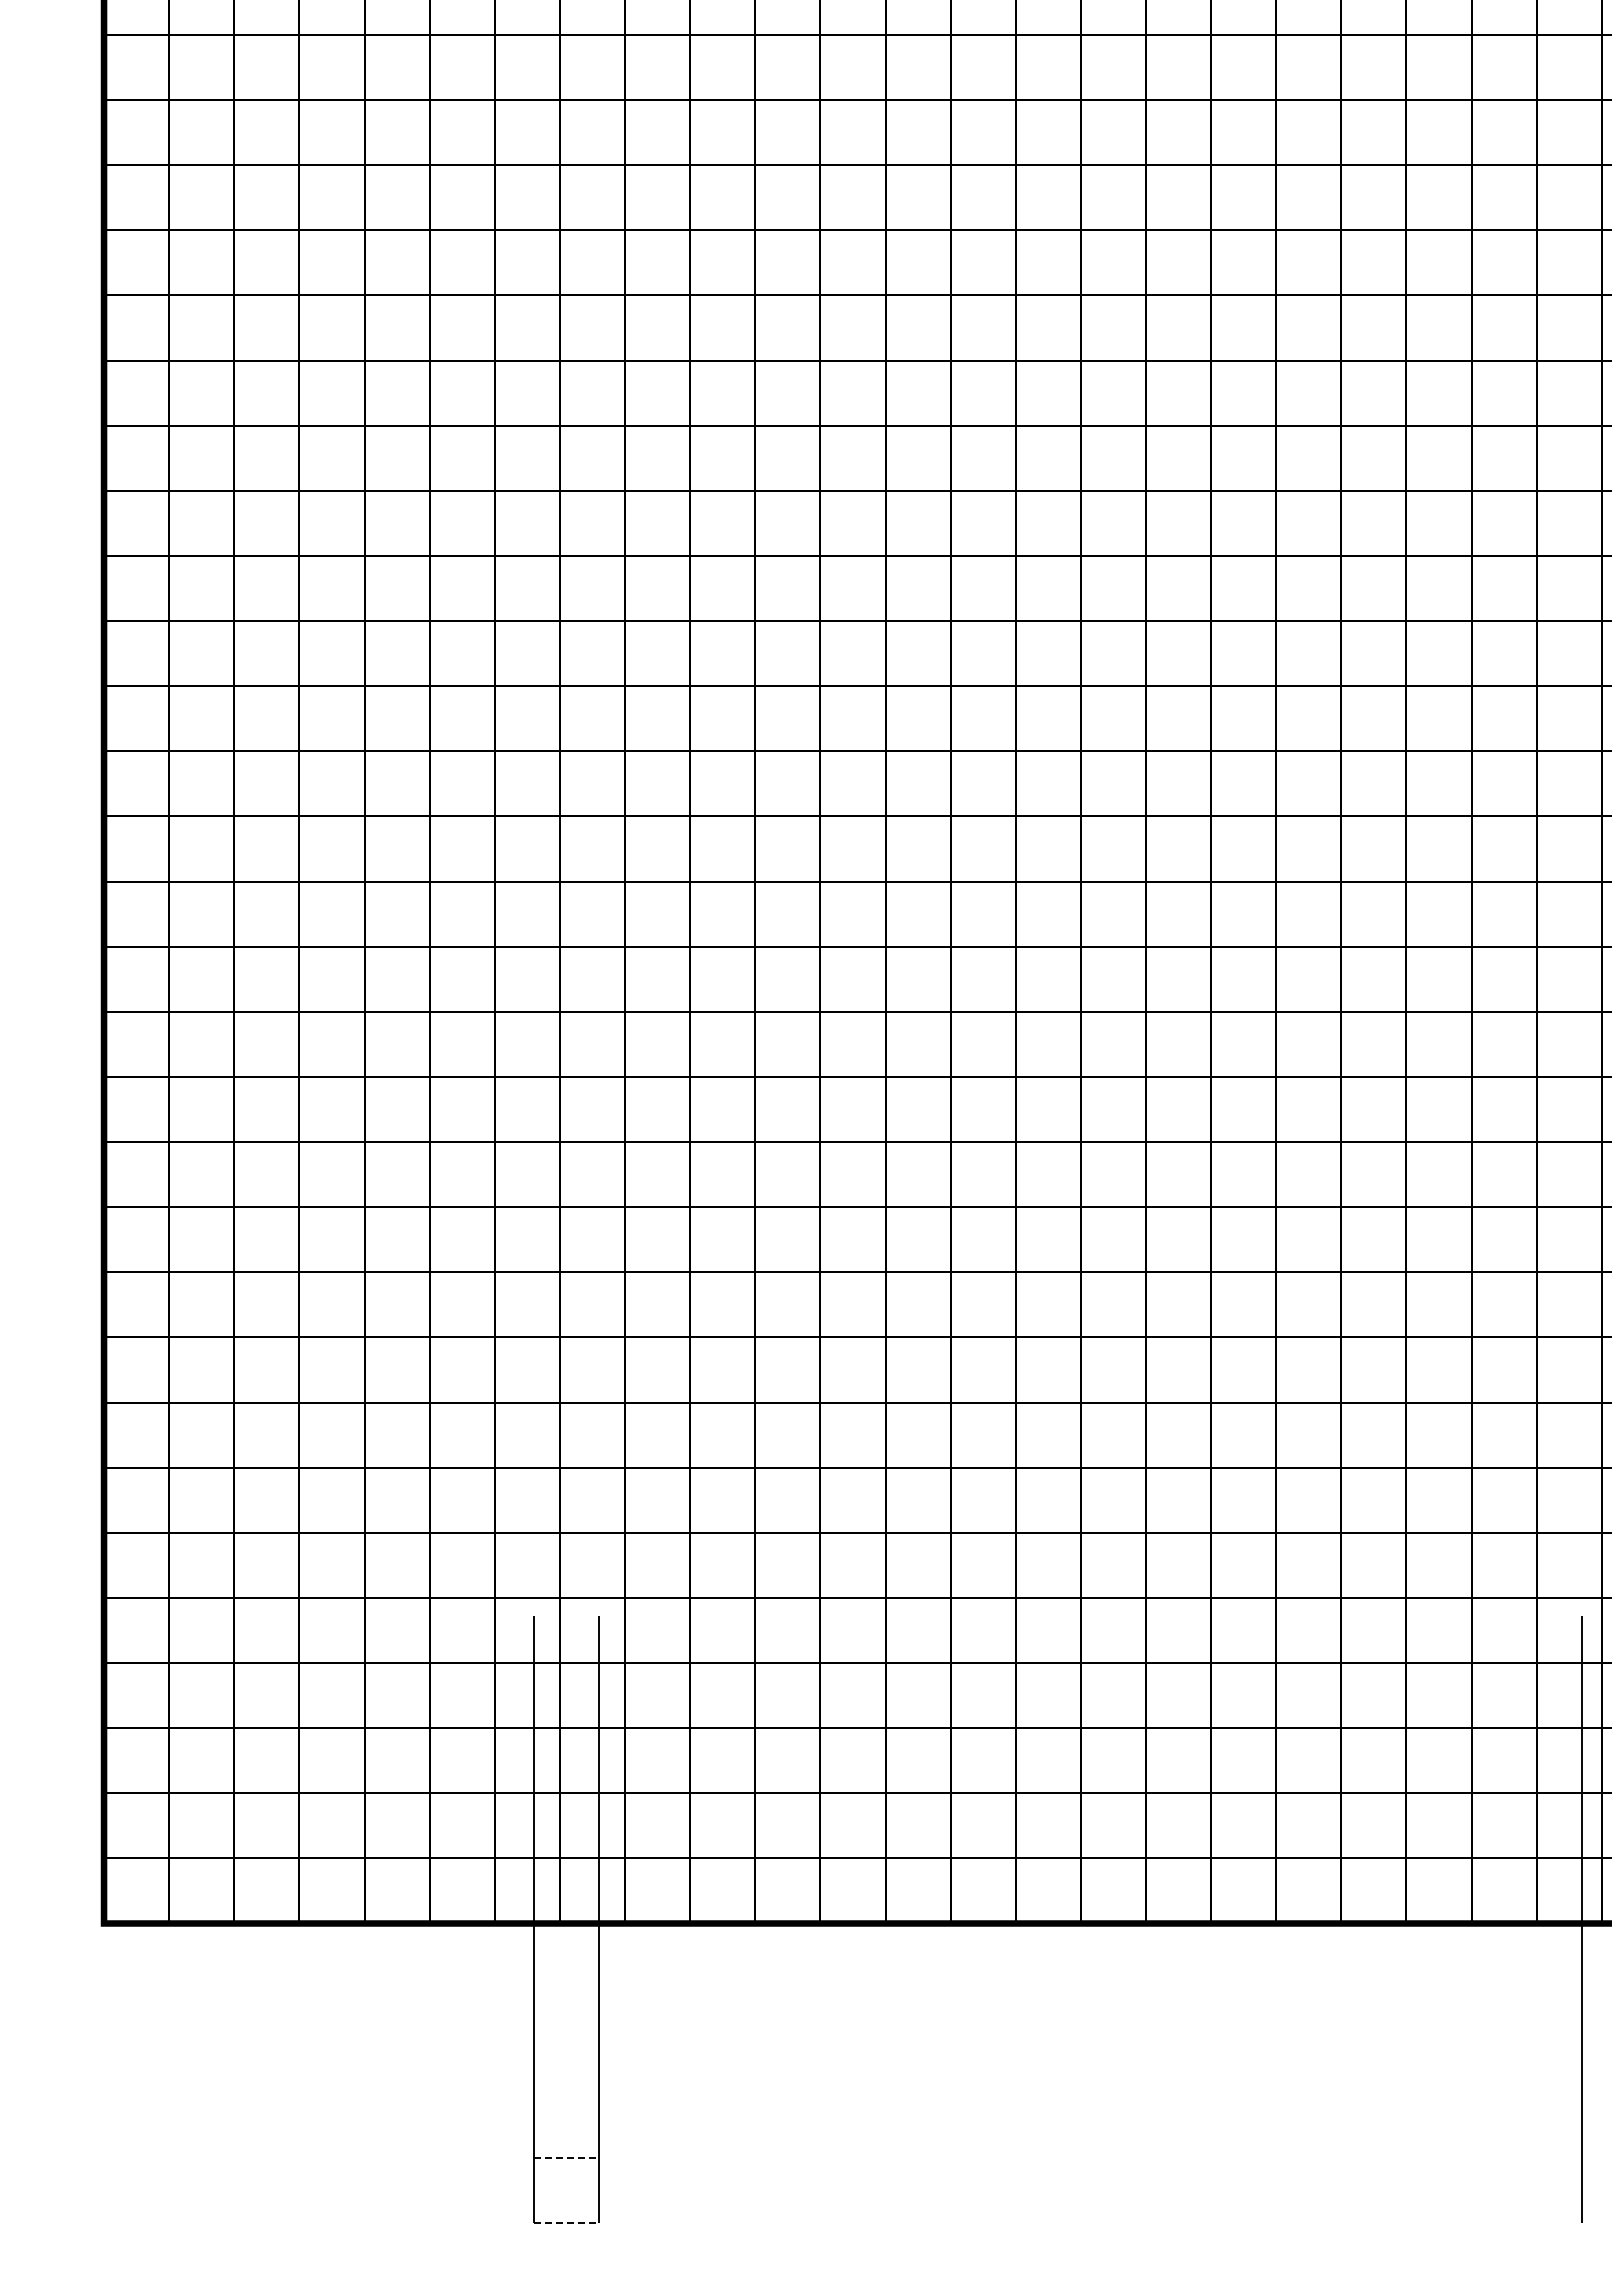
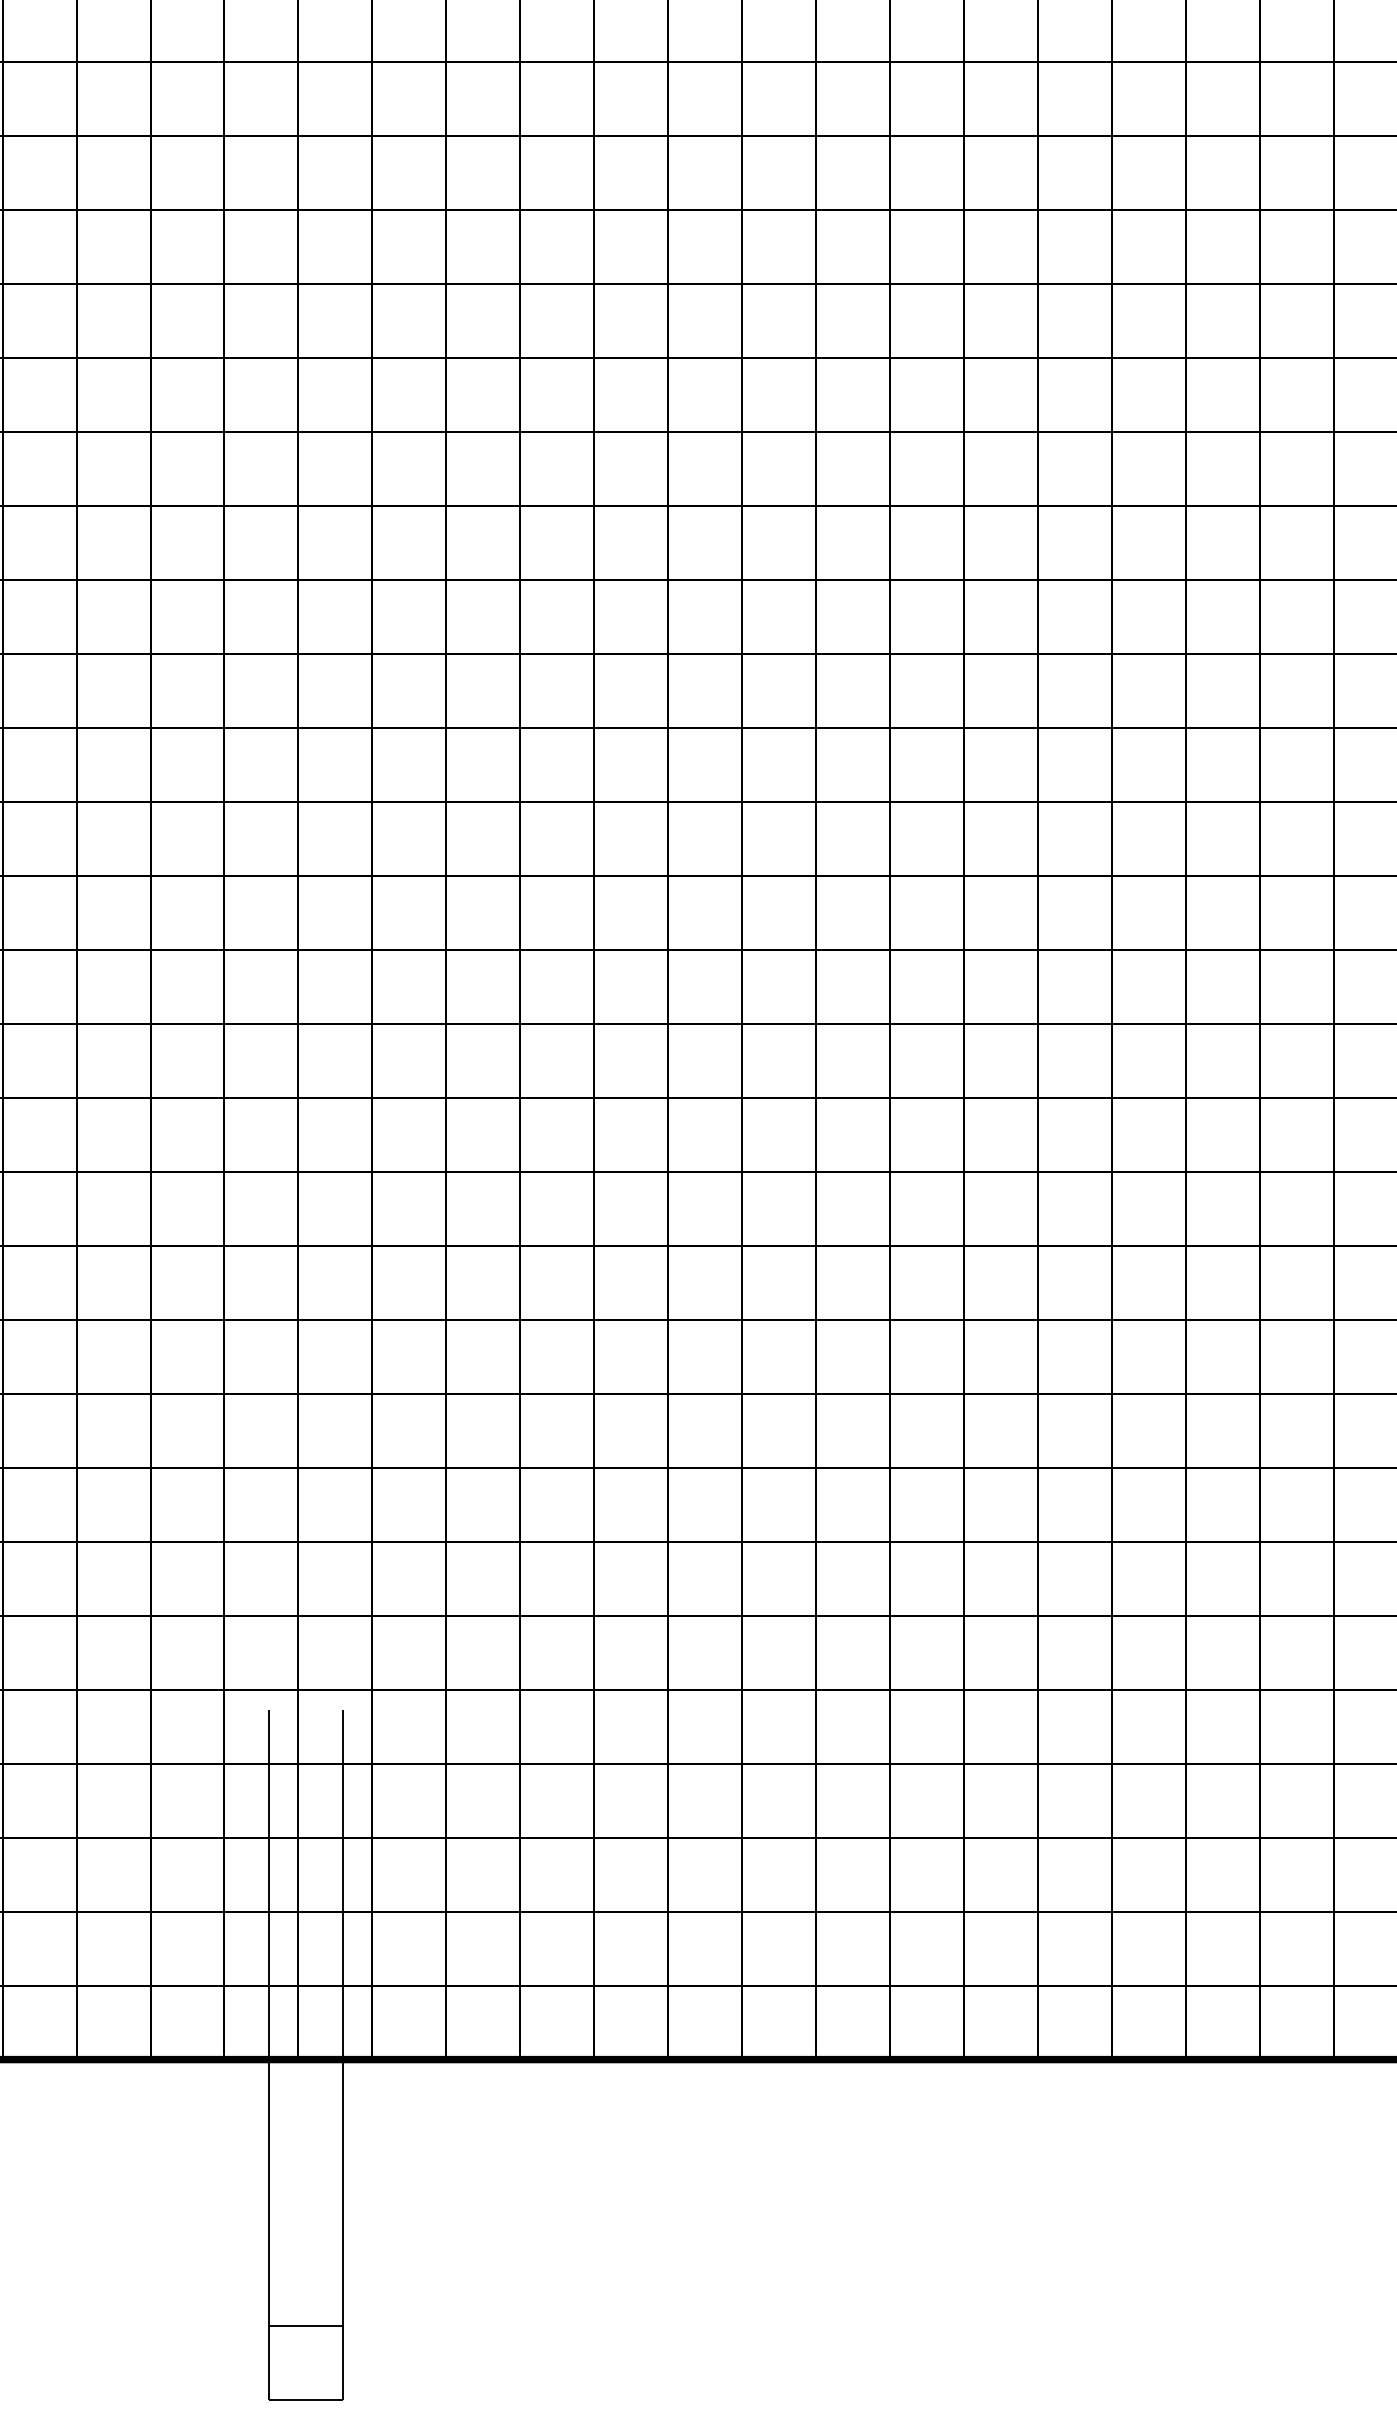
line: (566, 2158) -> (305, 2326), dashed -> solid
line: (566, 2223) -> (305, 2400), dashed -> solid

